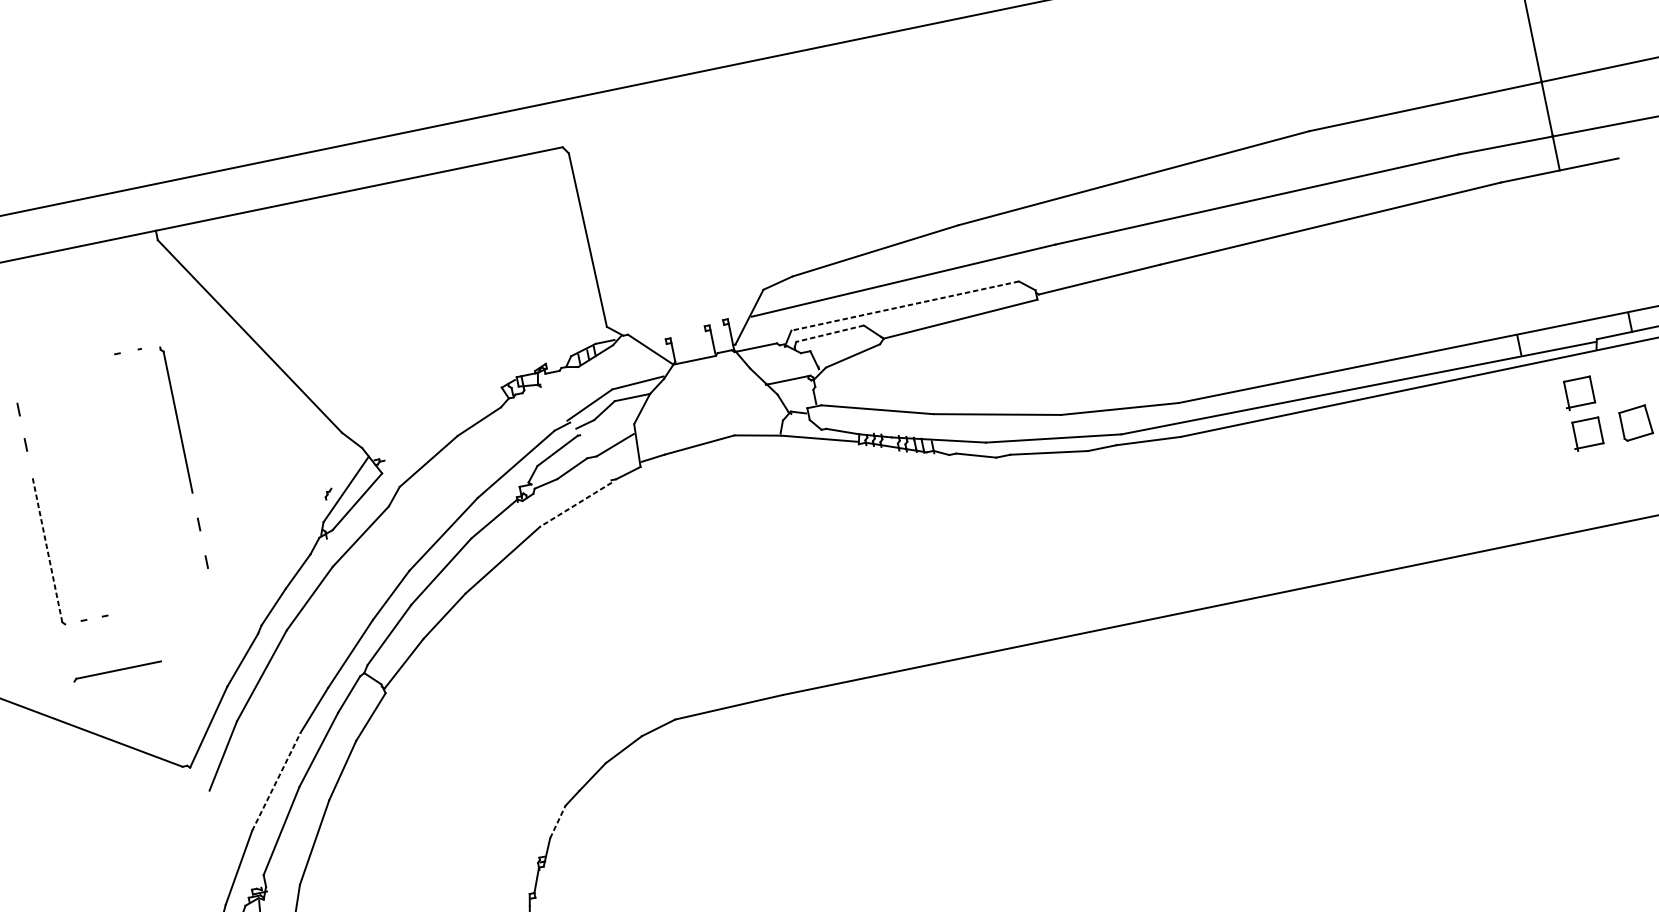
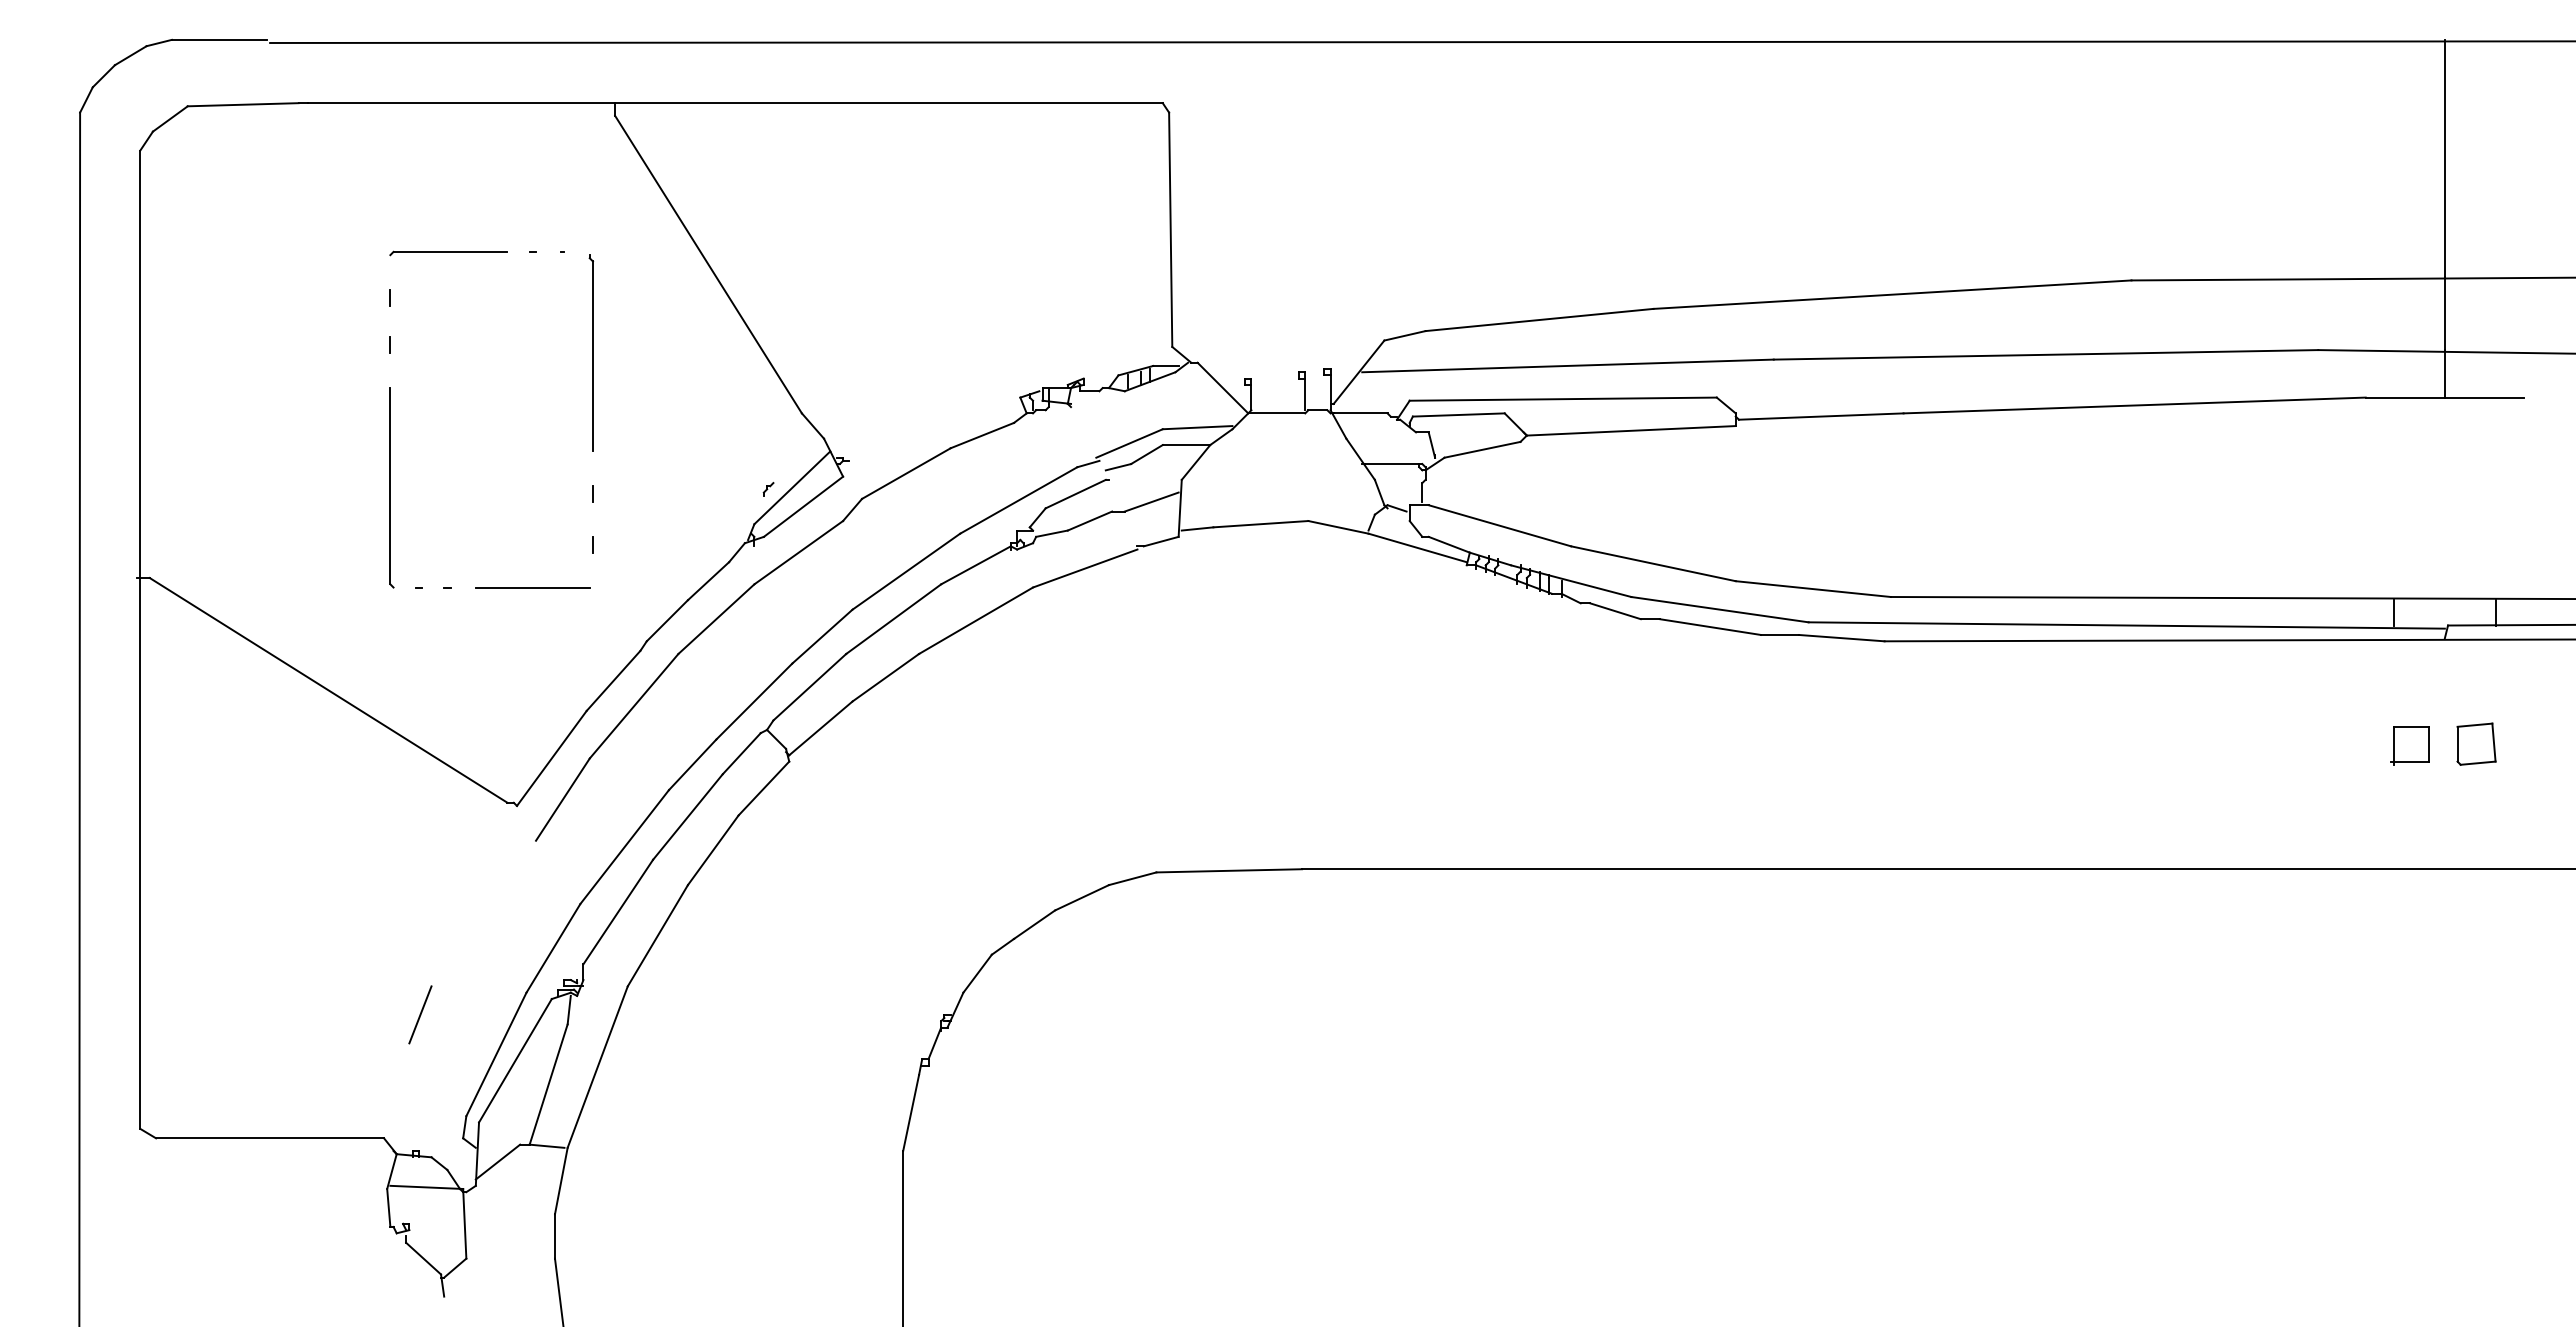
line: (905, 306) -> (1563, 399), dashed -> solid
line: (829, 333) -> (1458, 414), dashed -> solid
line: (1519, 345) -> (2394, 612), moved
part: (1578, 393) -> (2409, 690), removed
line: (576, 504) -> (1085, 568), dashed -> solid
line: (47, 548) -> (390, 485), dashed -> solid
line: (168, 603) -> (532, 587), added
part: (117, 671) -> (448, 253), moved
line: (276, 781) -> (624, 846), dashed -> solid
line: (557, 821) -> (977, 973), dashed -> solid

